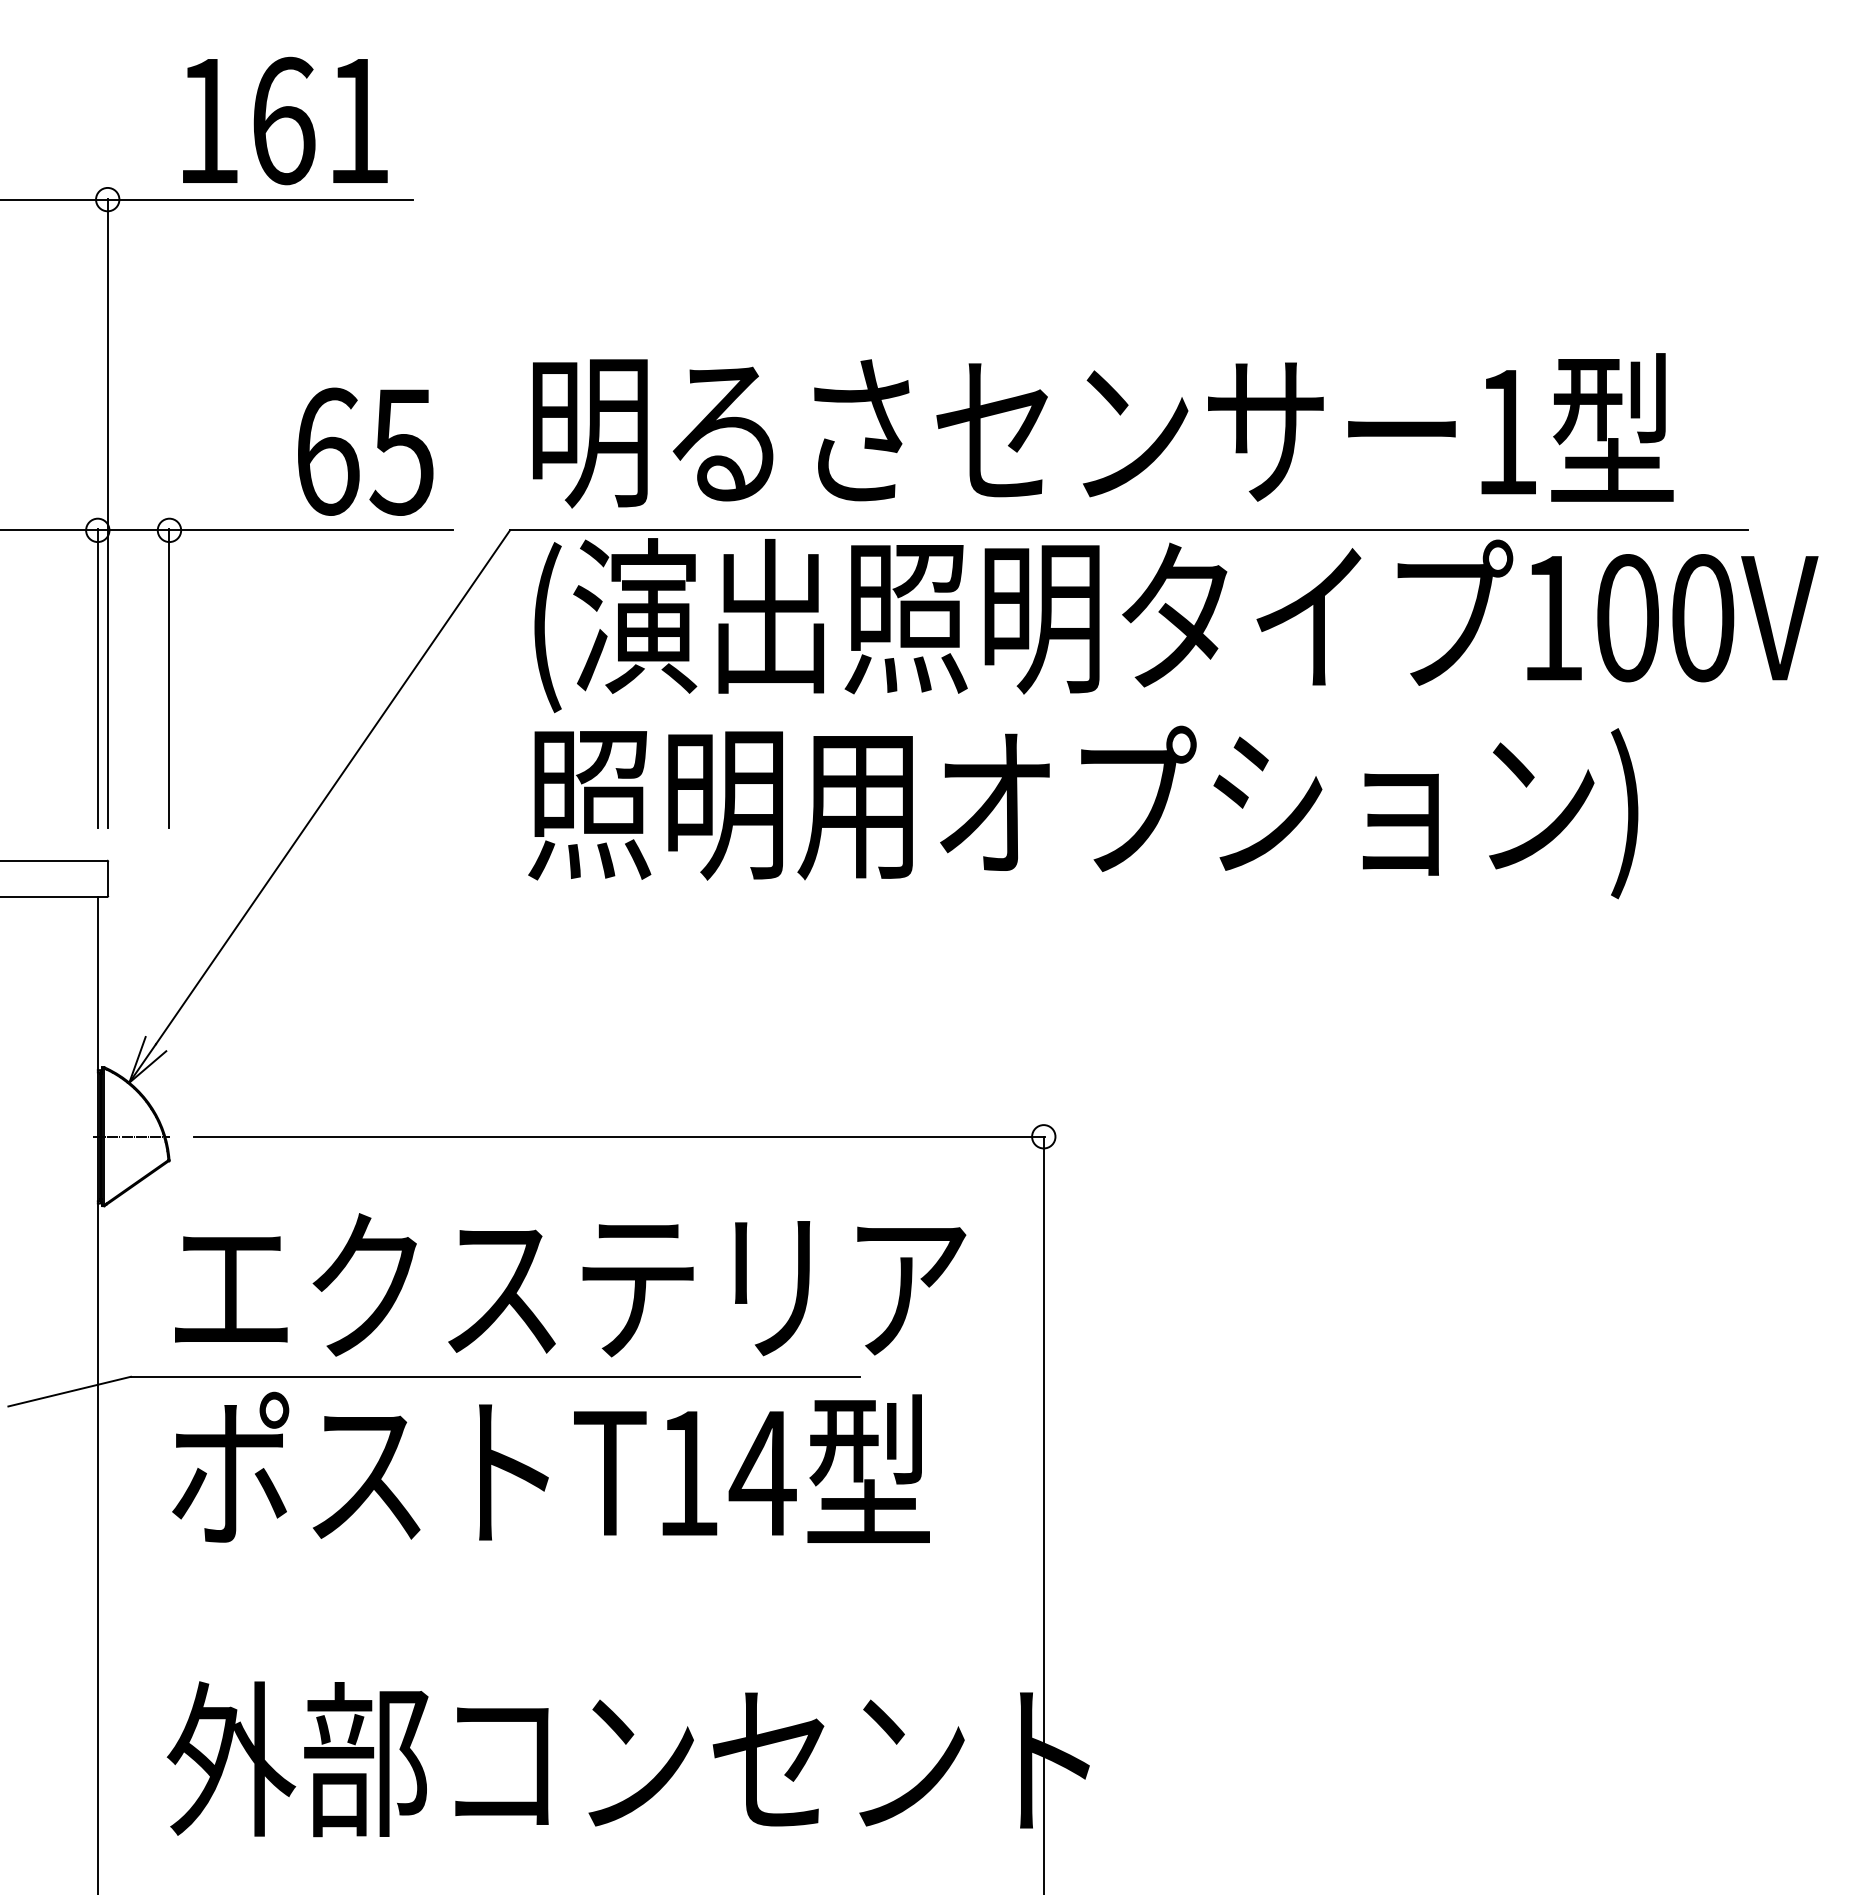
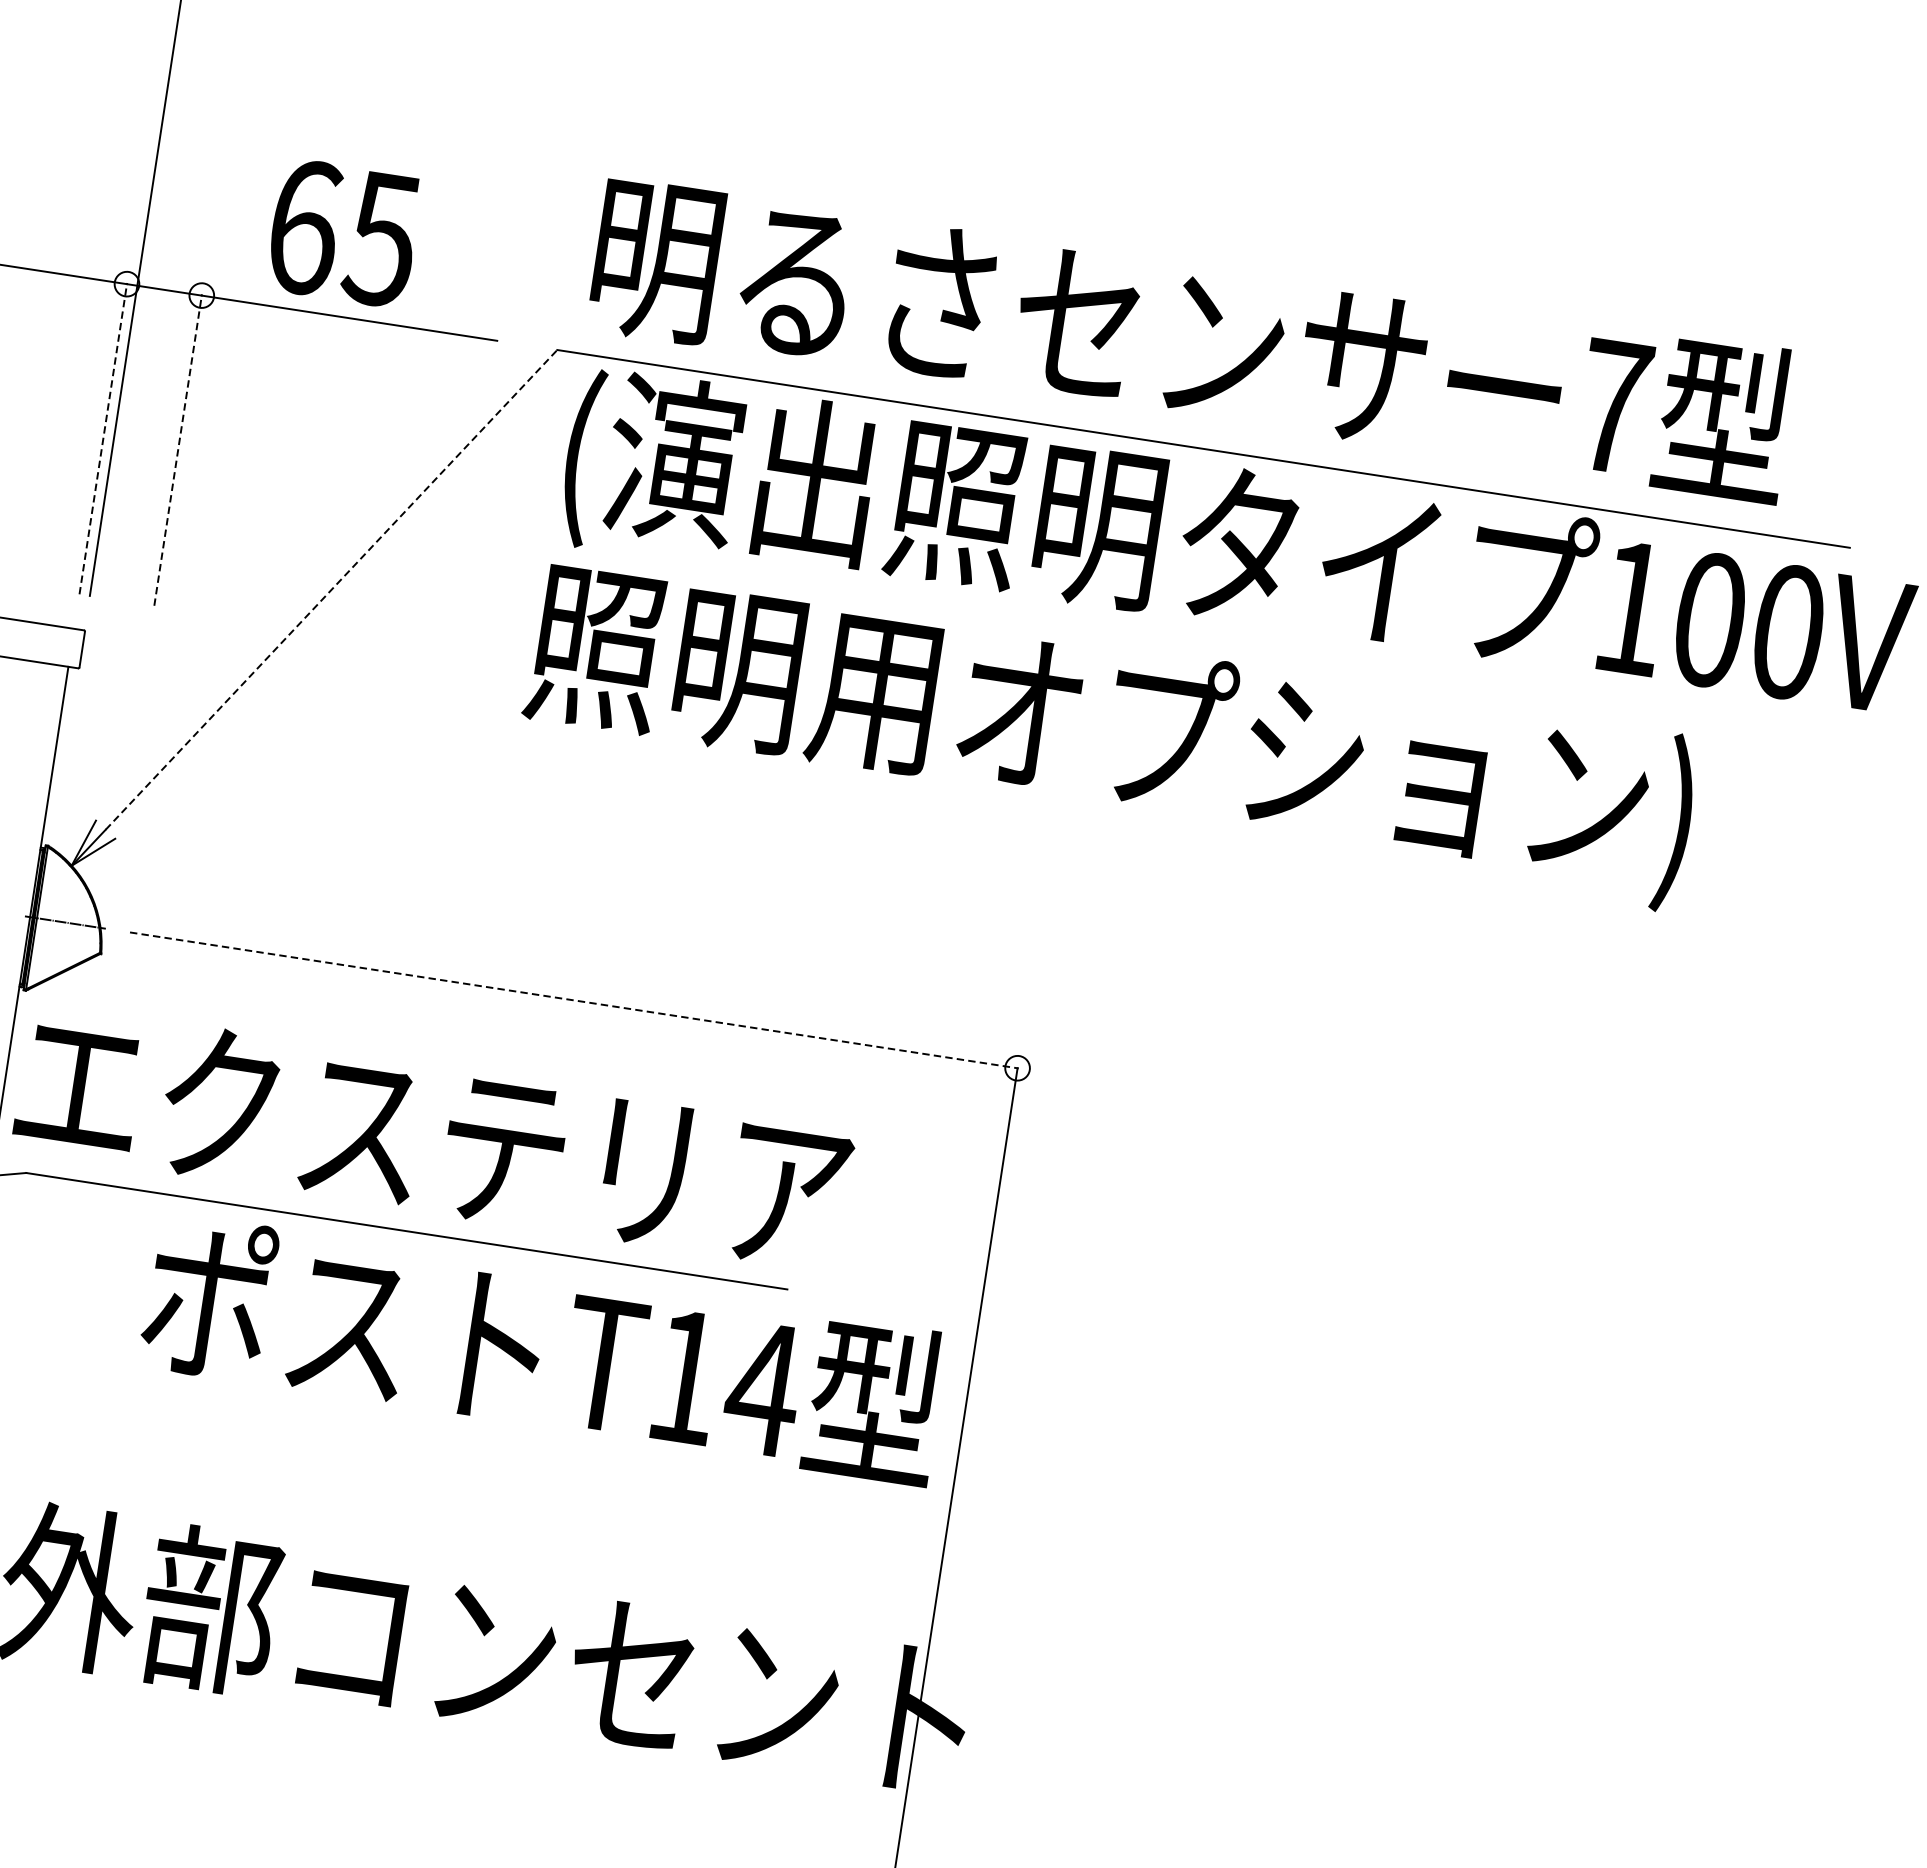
text: (1507, 432) -> (1614, 407), 1 -> 7
text: (365, 451) -> (343, 233), moved
line: (97, 677) -> (103, 437), solid -> dashed
line: (169, 677) -> (178, 449), solid -> dashed
line: (333, 787) -> (331, 590), solid -> dashed
line: (619, 1136) -> (574, 1000), solid -> dashed
text: (570, 1285) -> (434, 1137), moved
text: (550, 1466) -> (542, 1347), moved

